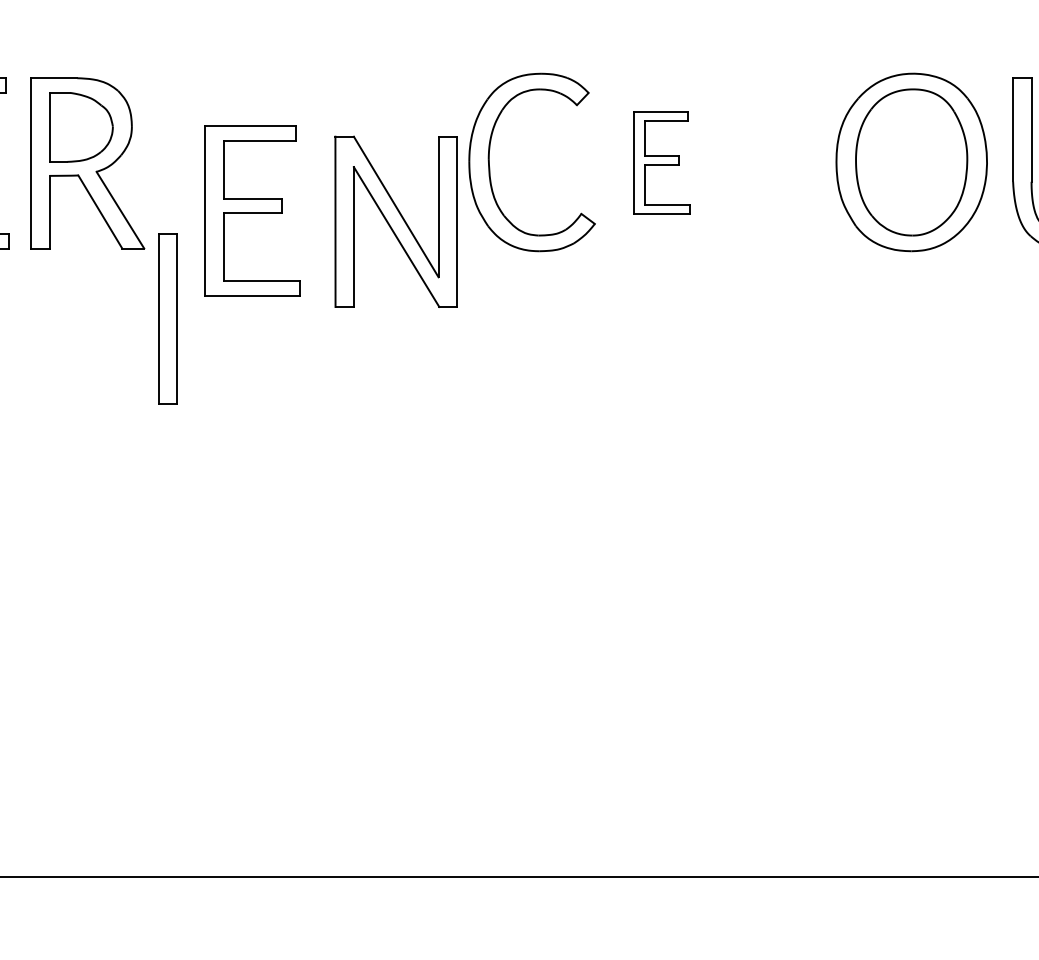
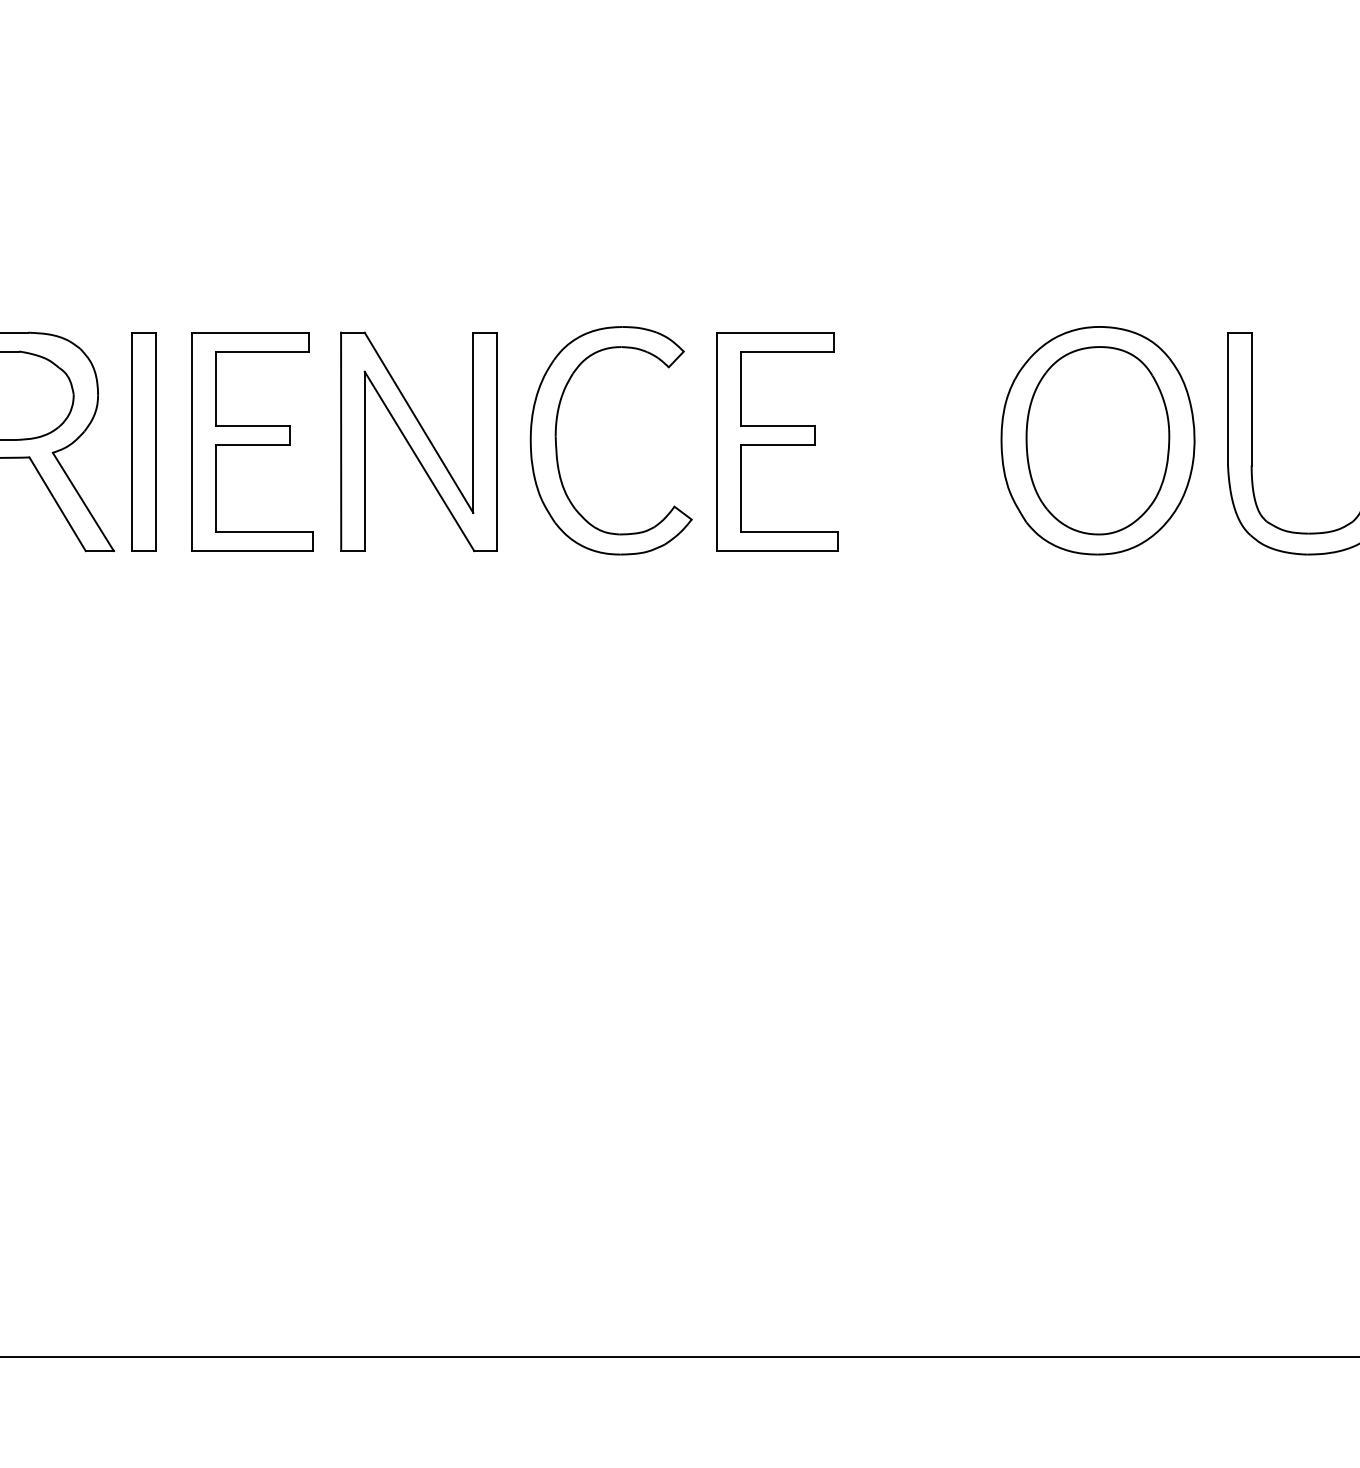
part: (661, 163) -> (777, 441), size x1.67
part: (252, 210) -> (252, 441), moved
part: (395, 221) -> (418, 441), moved
part: (167, 319) -> (143, 441), moved

